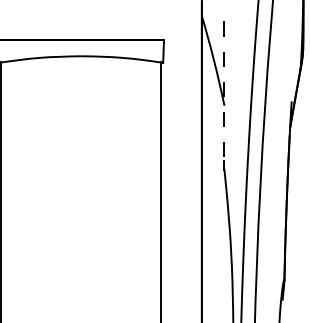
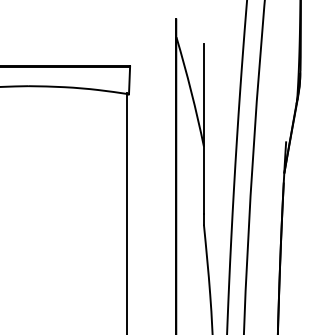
line: (224, 91) -> (204, 129), dashed -> solid

